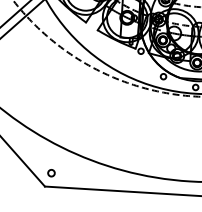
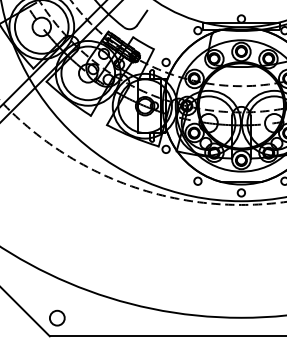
circle: (51, 172) -> (57, 317), size x1.67

